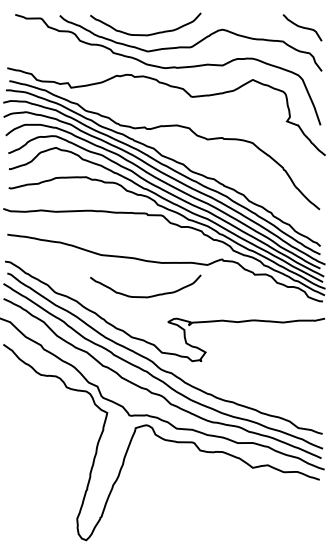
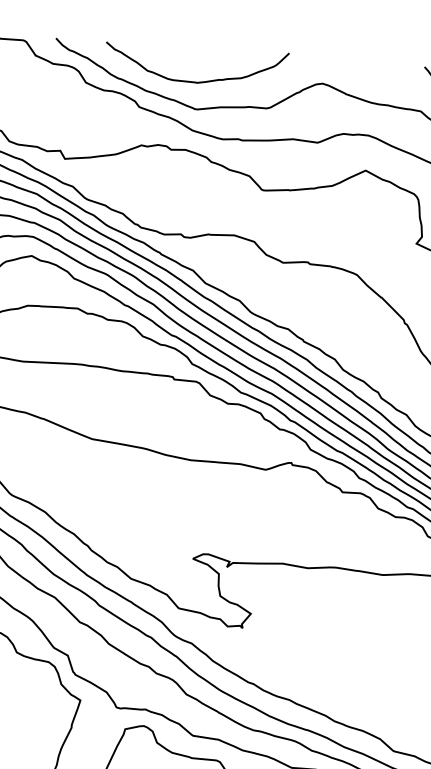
curve: (145, 296) -> (159, 513), removed

